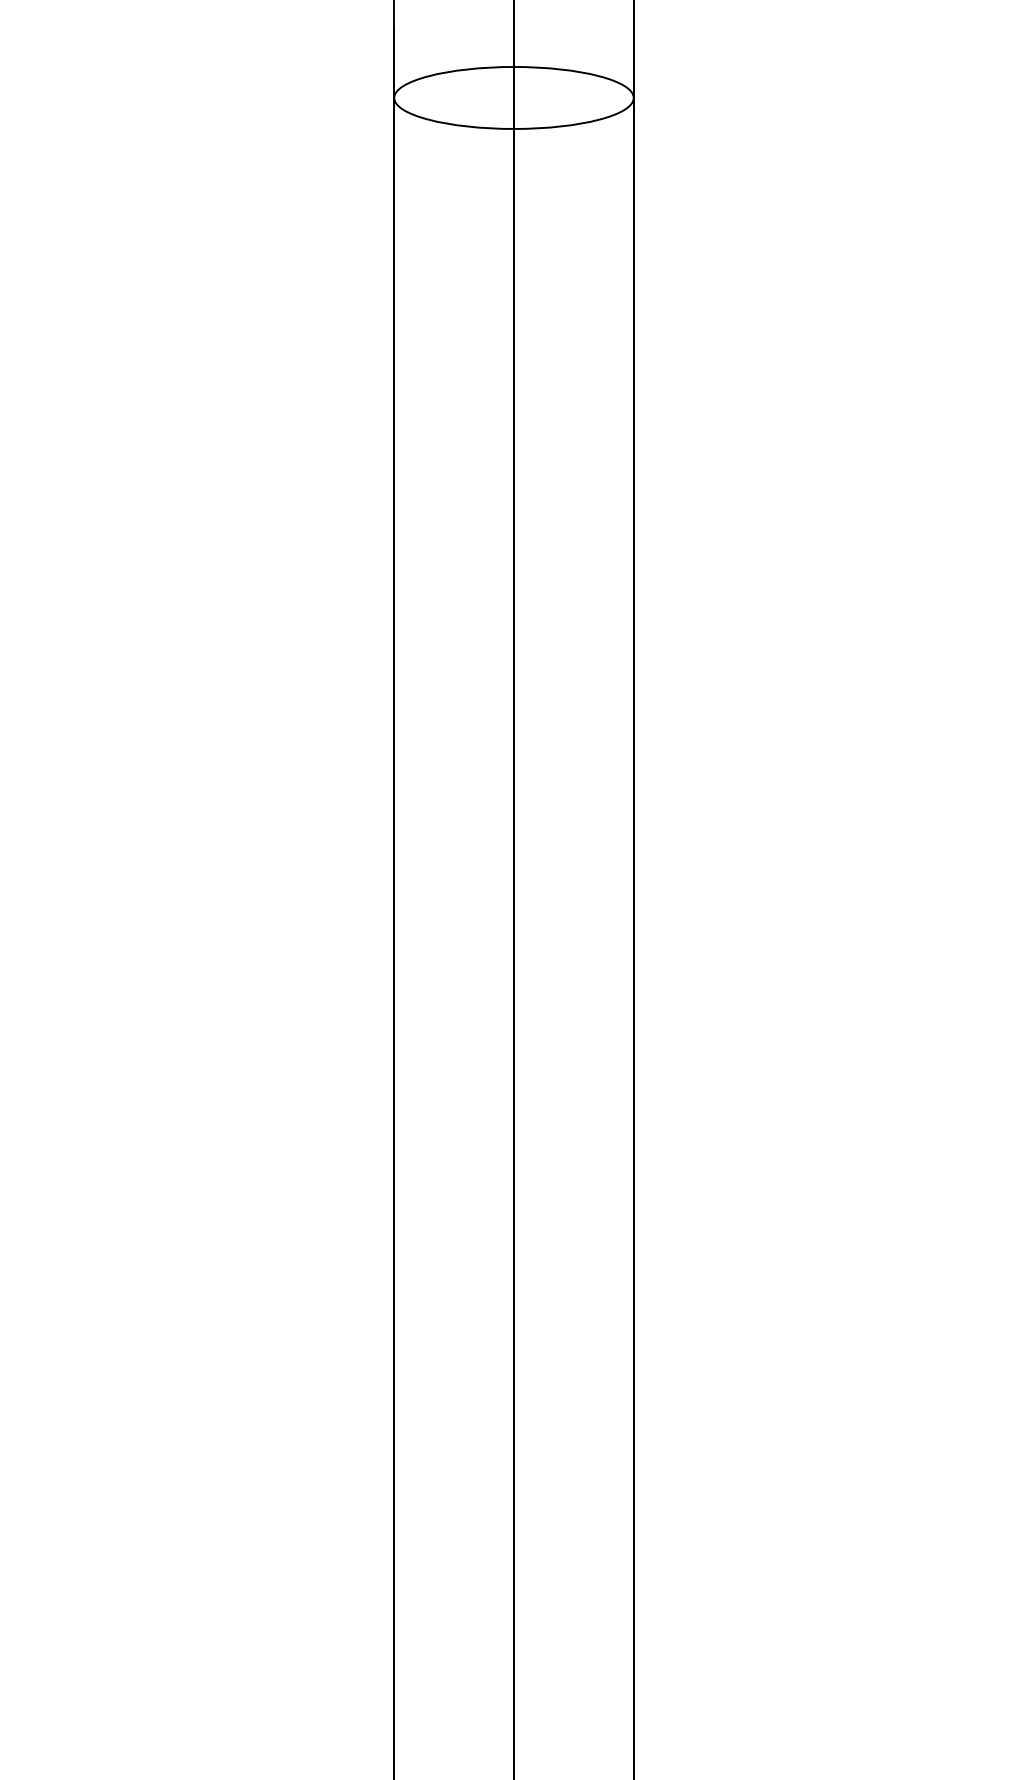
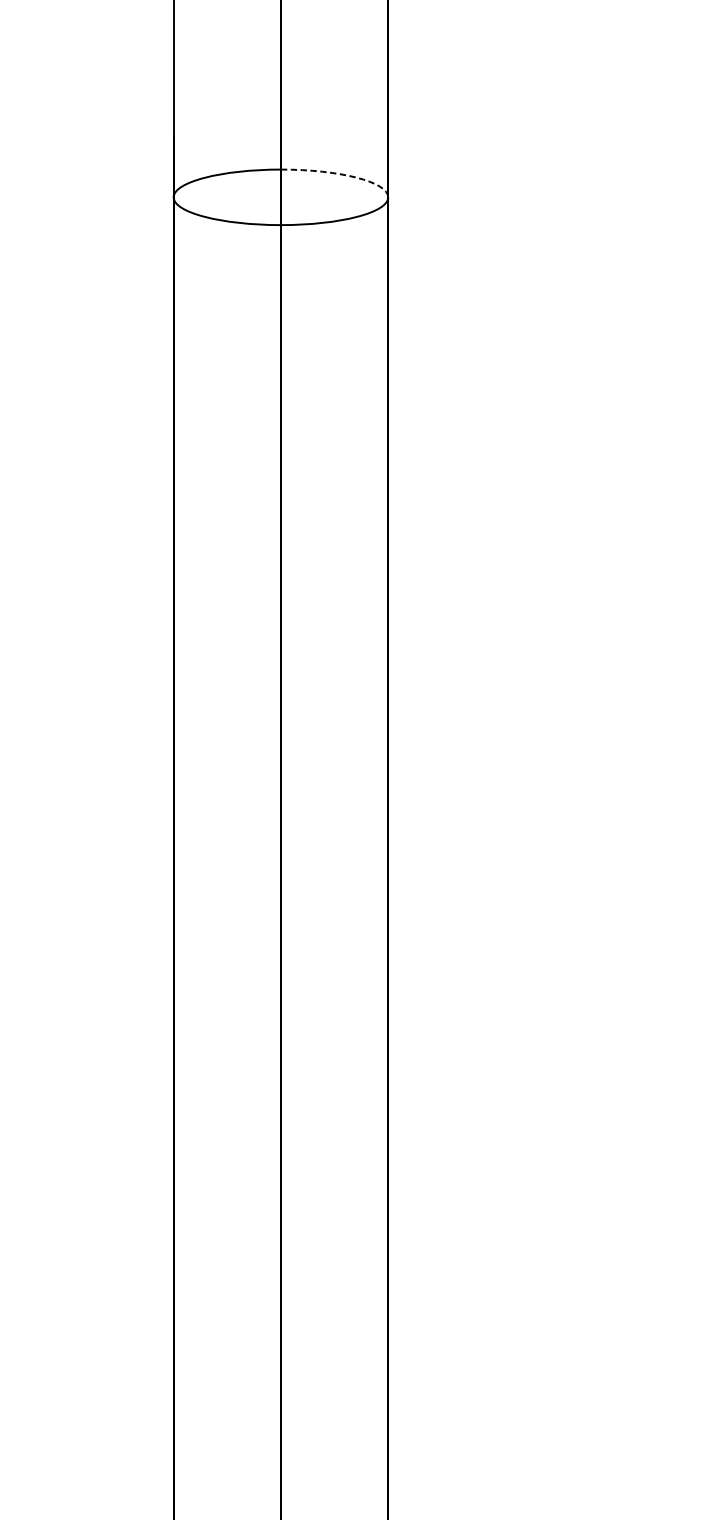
arc: (581, 72) -> (341, 174), solid -> dashed

